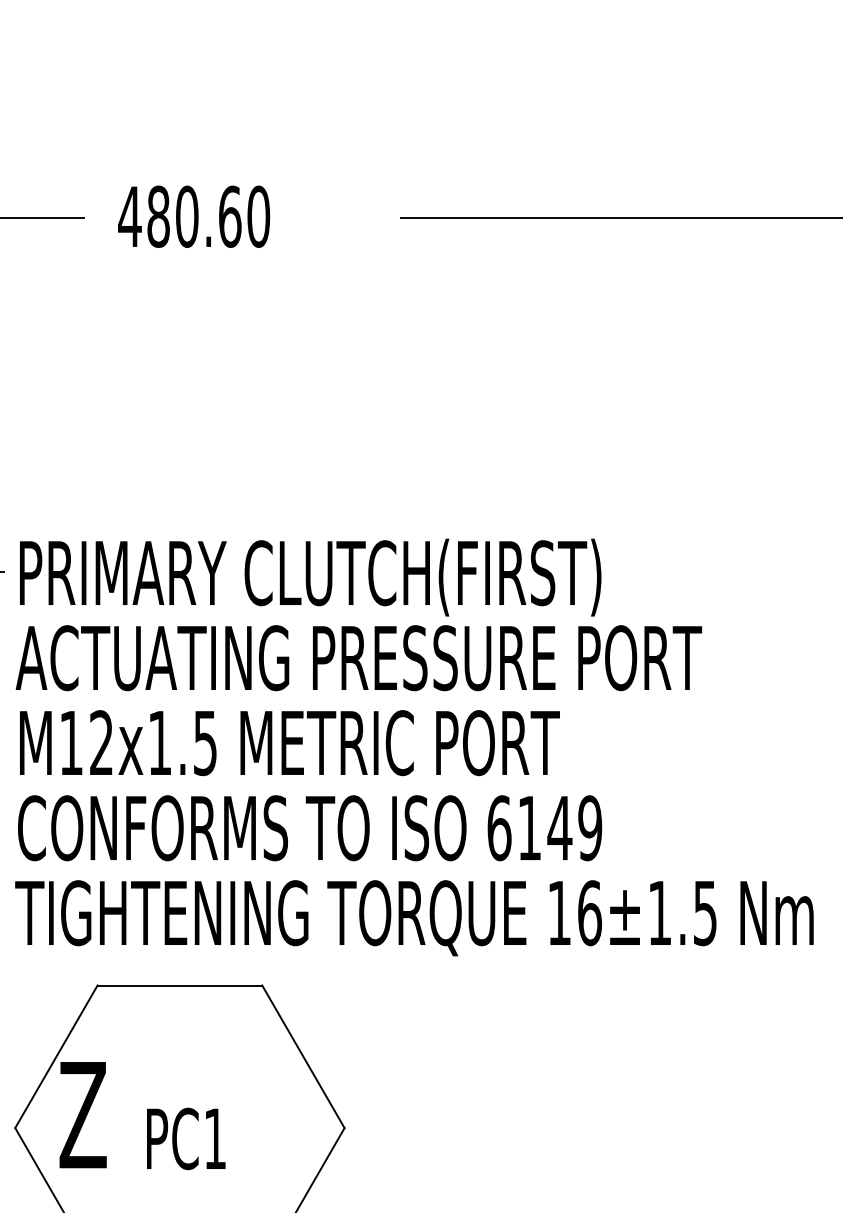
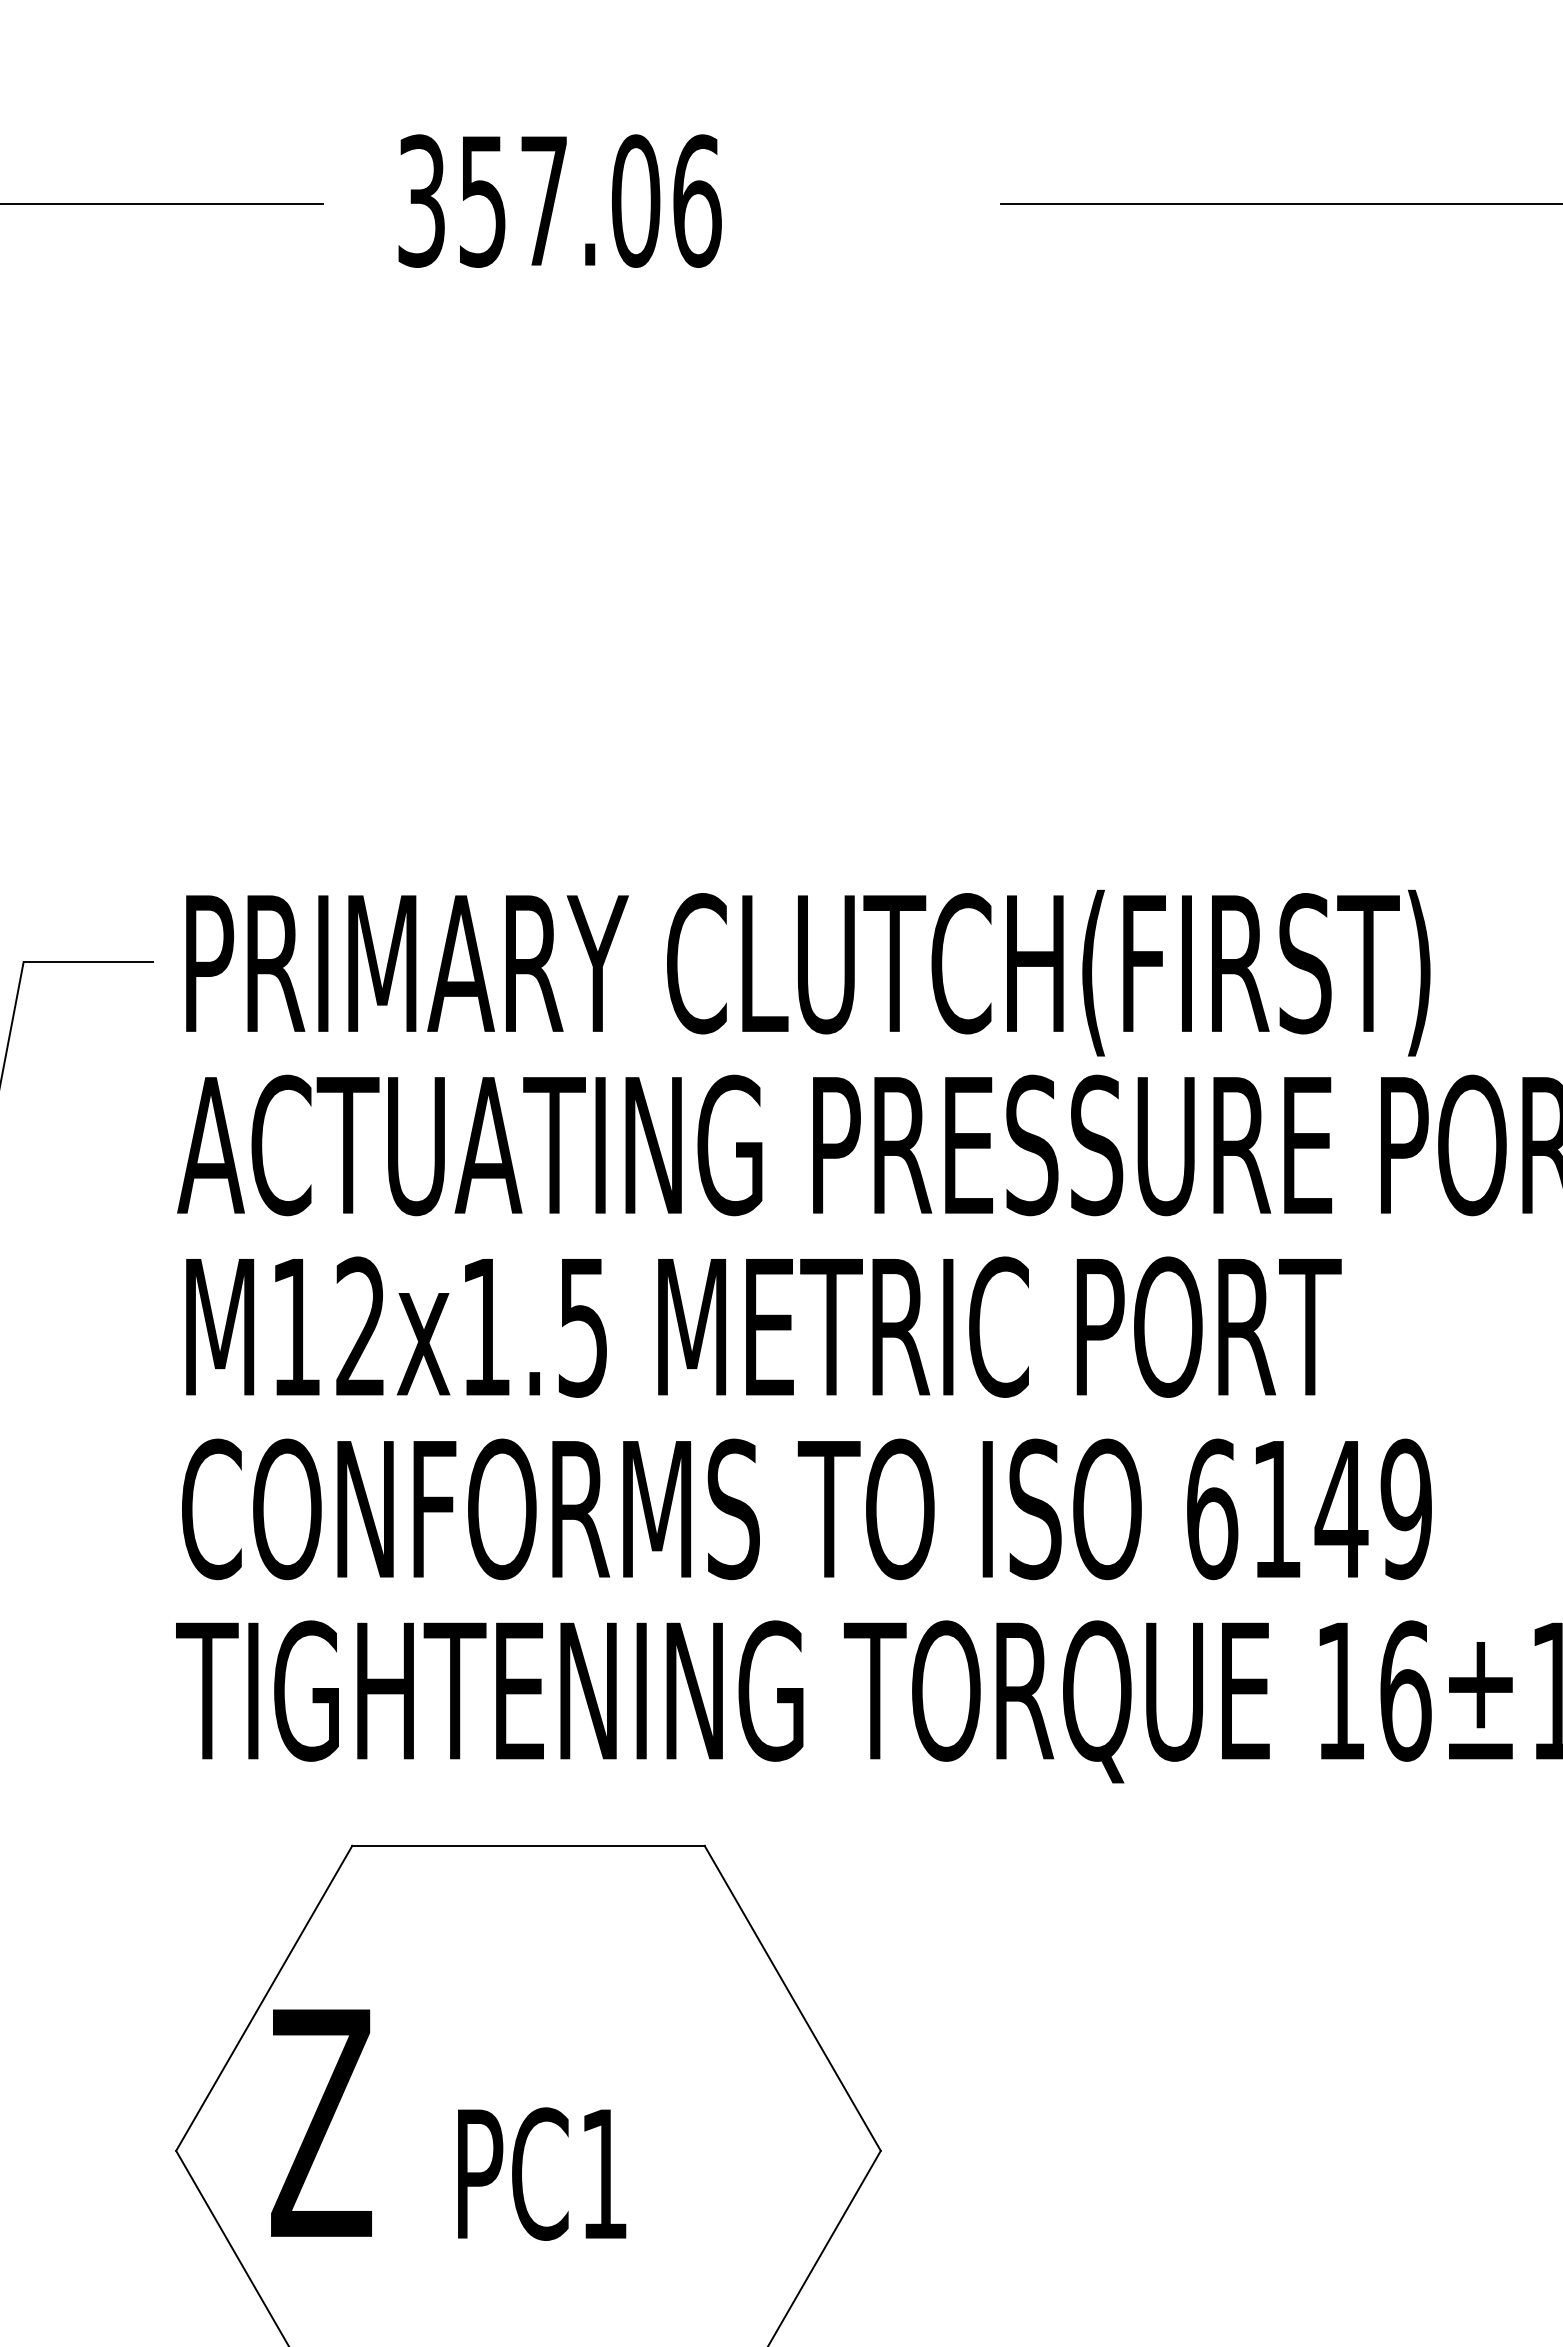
text: (194, 216) -> (559, 200), 480.60 -> 357.06

